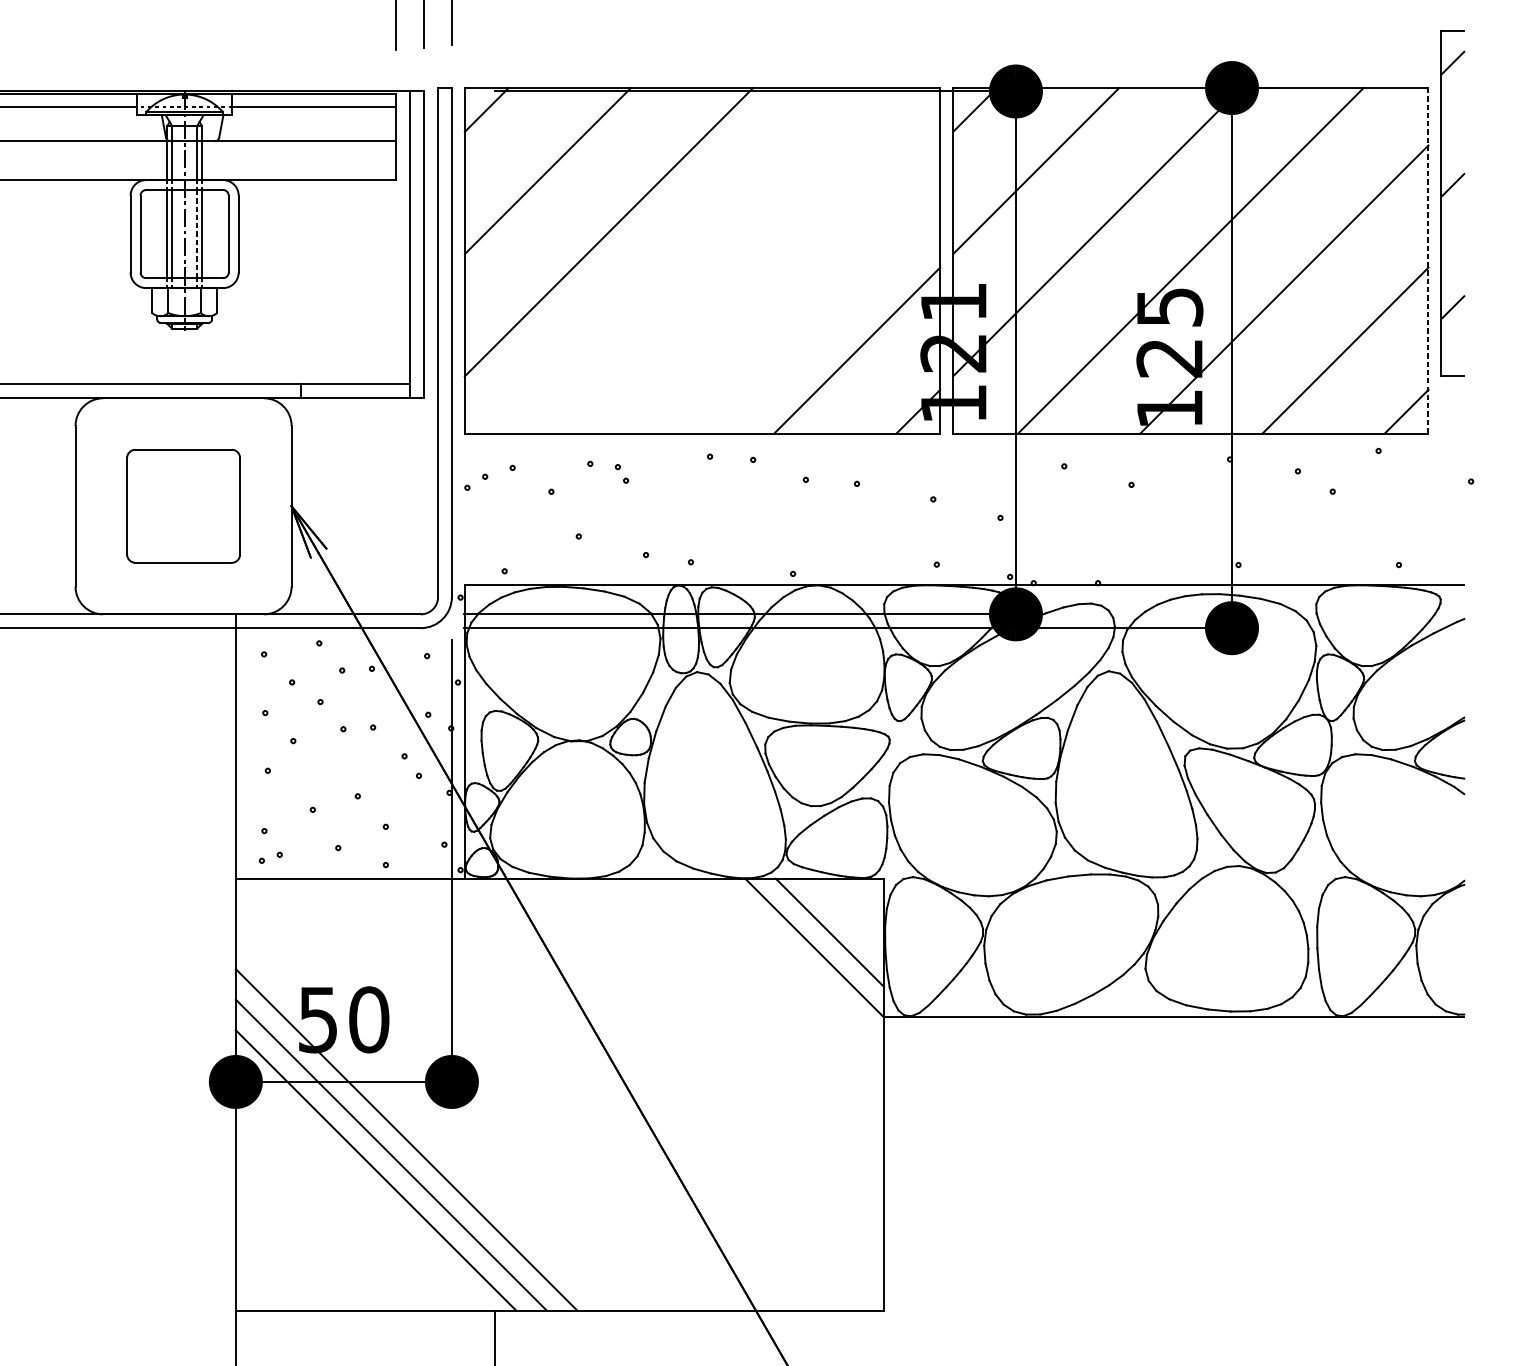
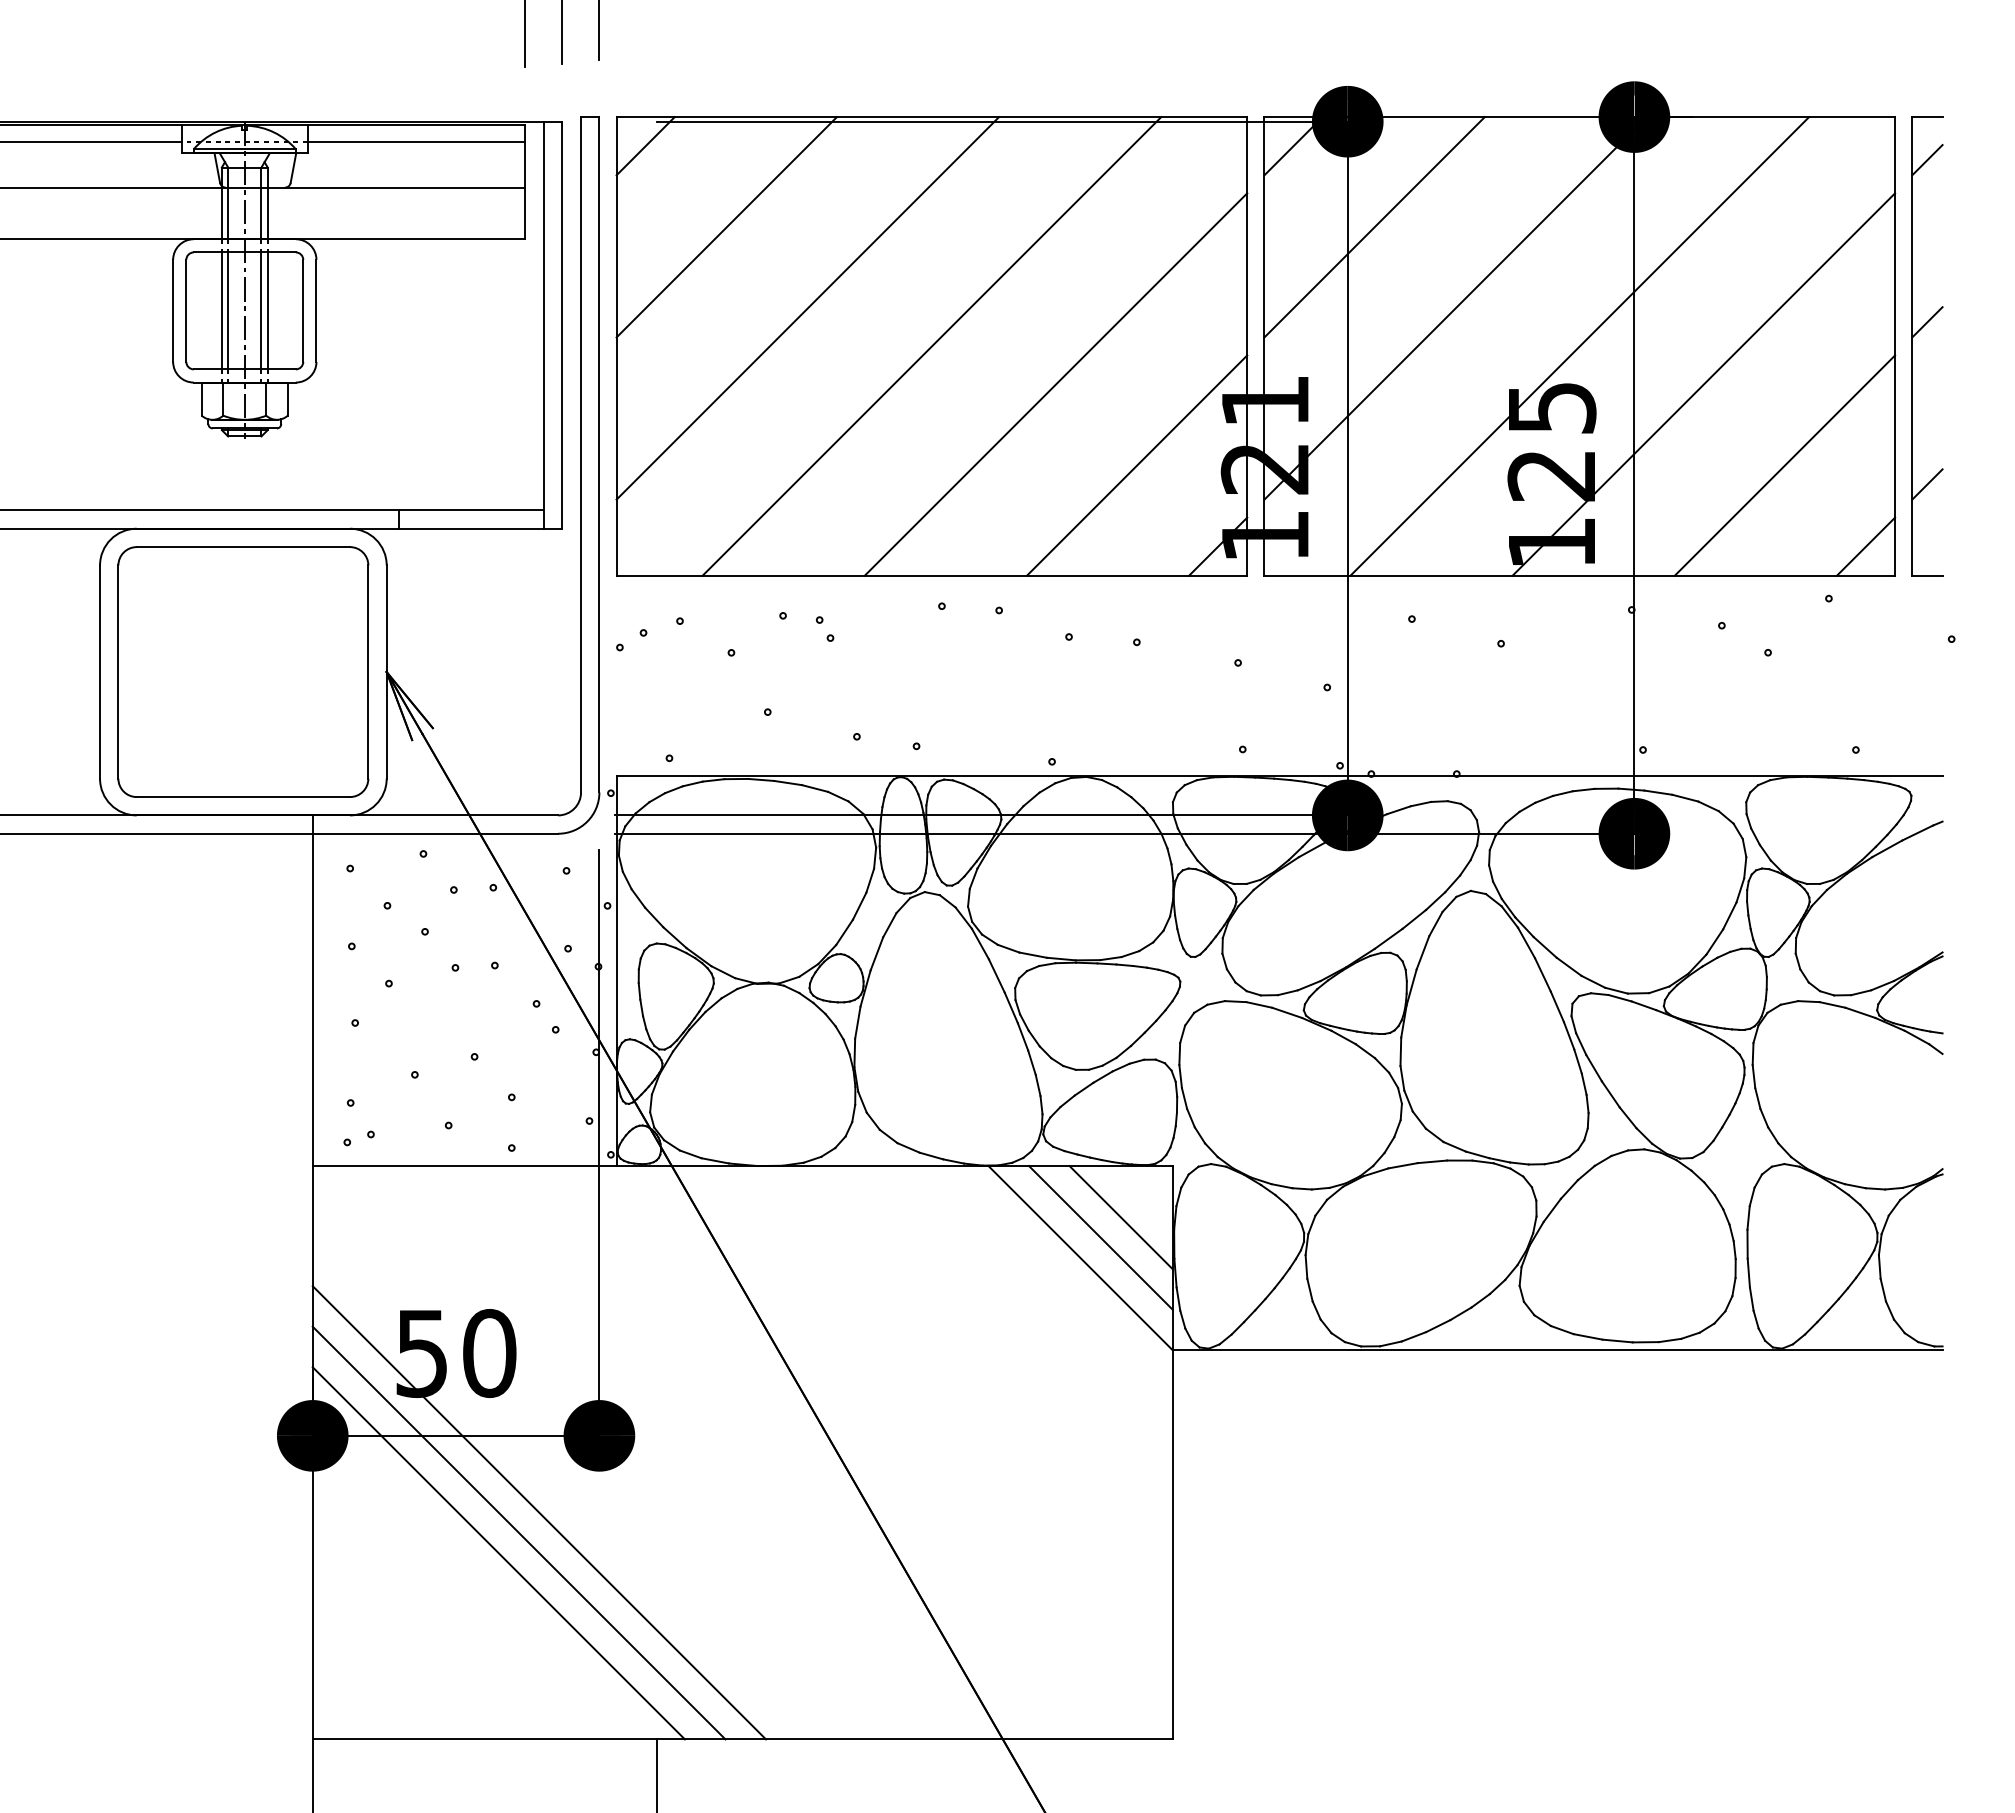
part: (1441, 203) -> (1912, 346), moved
line: (197, 234) -> (261, 311), dashed -> solid
line: (702, 260) -> (931, 346), added
line: (1428, 260) -> (1895, 346), dashed -> solid
line: (795, 289) -> (1055, 384), added
part: (183, 505) -> (243, 671), size x1.67
line: (844, 917) -> (1120, 1217), added

